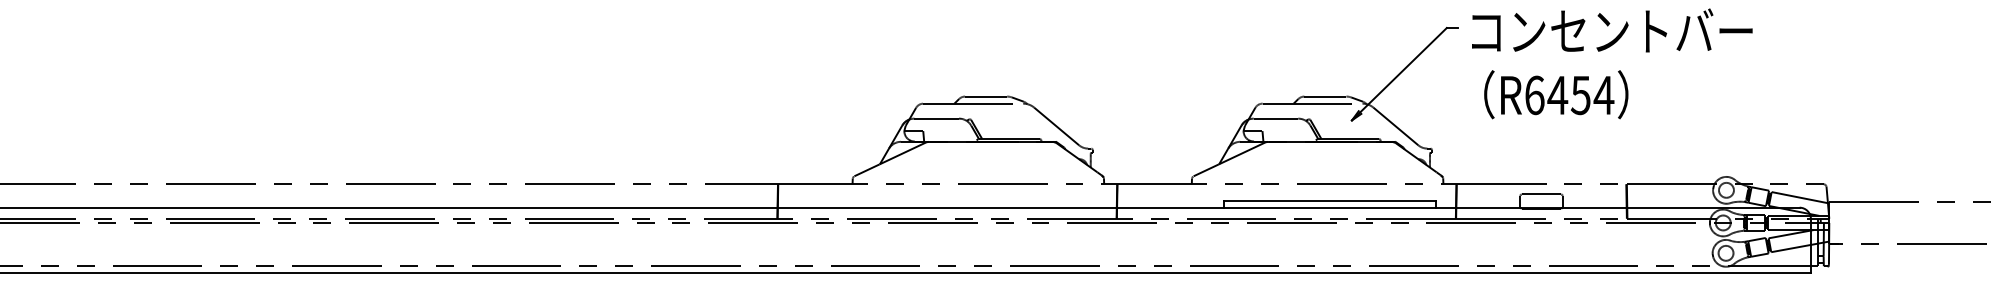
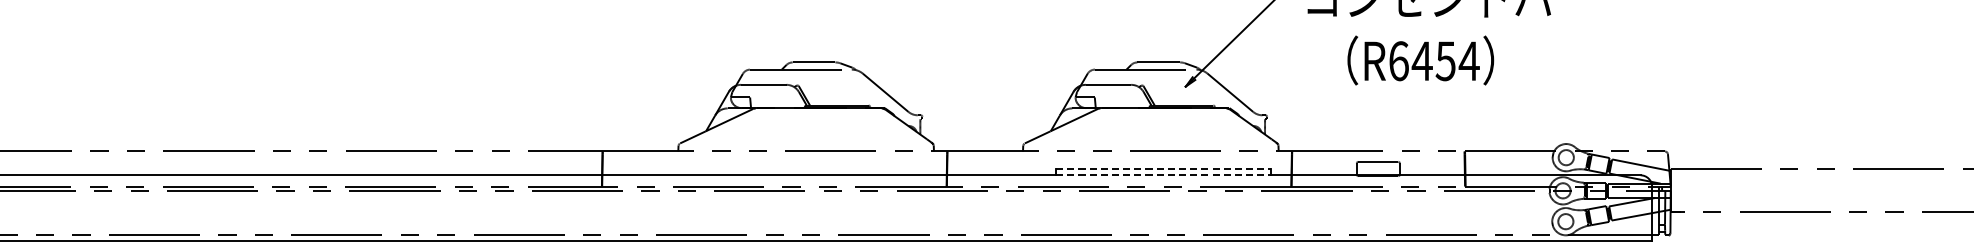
text: (1556, 94) -> (1421, 60), moved
line: (1330, 201) -> (1163, 169), solid -> dashed
line: (1330, 207) -> (1163, 175), solid -> dashed

